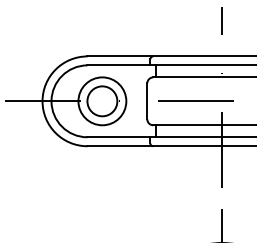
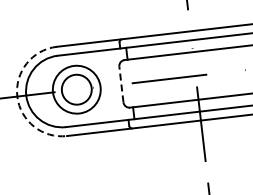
arc: (42, 101) -> (17, 96), solid -> dashed
line: (147, 101) -> (121, 84), solid -> dashed

